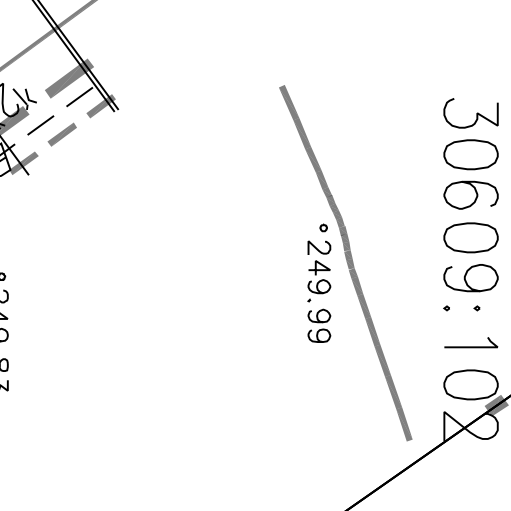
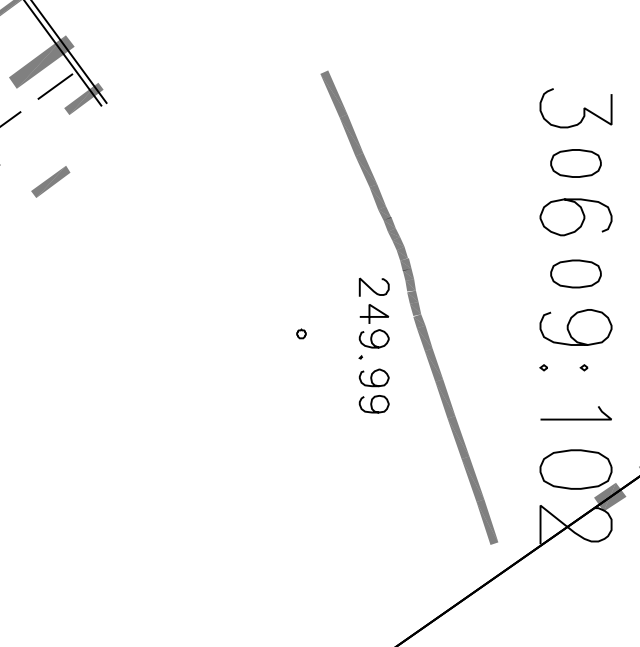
part: (61, 134) -> (49, 181), moved
part: (470, 154) -> (575, 163), size x0.7
part: (323, 227) -> (301, 333), moved
part: (470, 237) -> (575, 273), size x0.7

